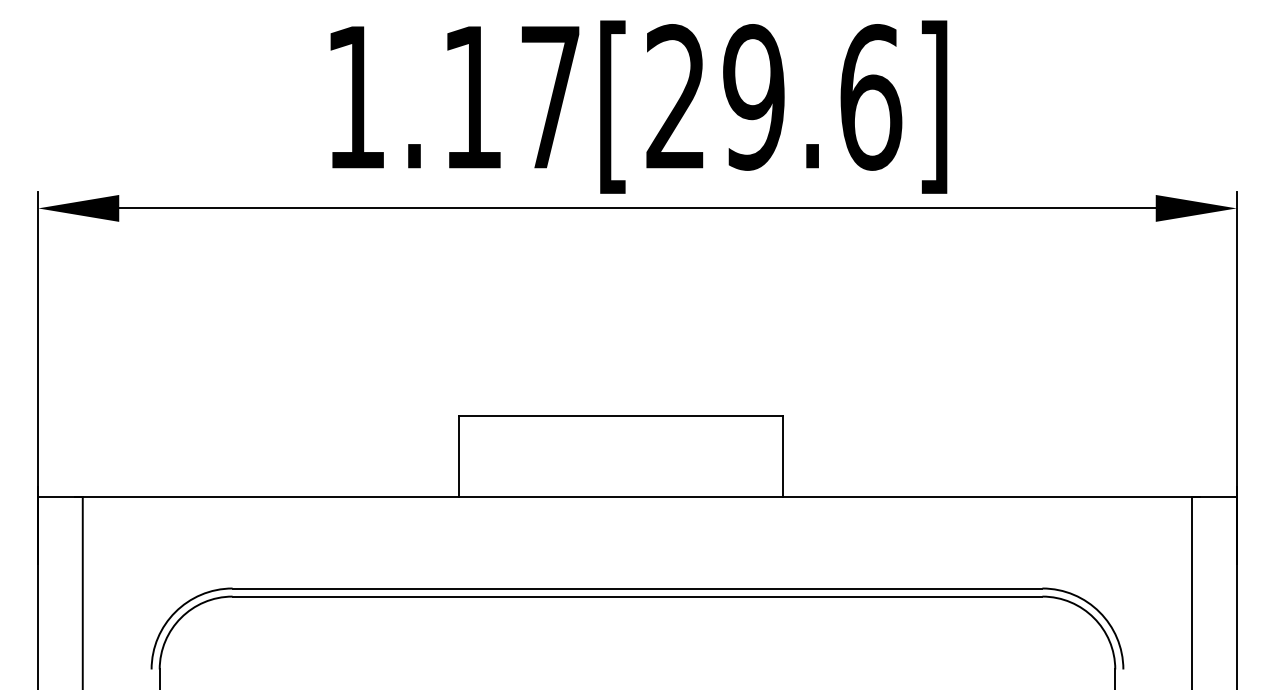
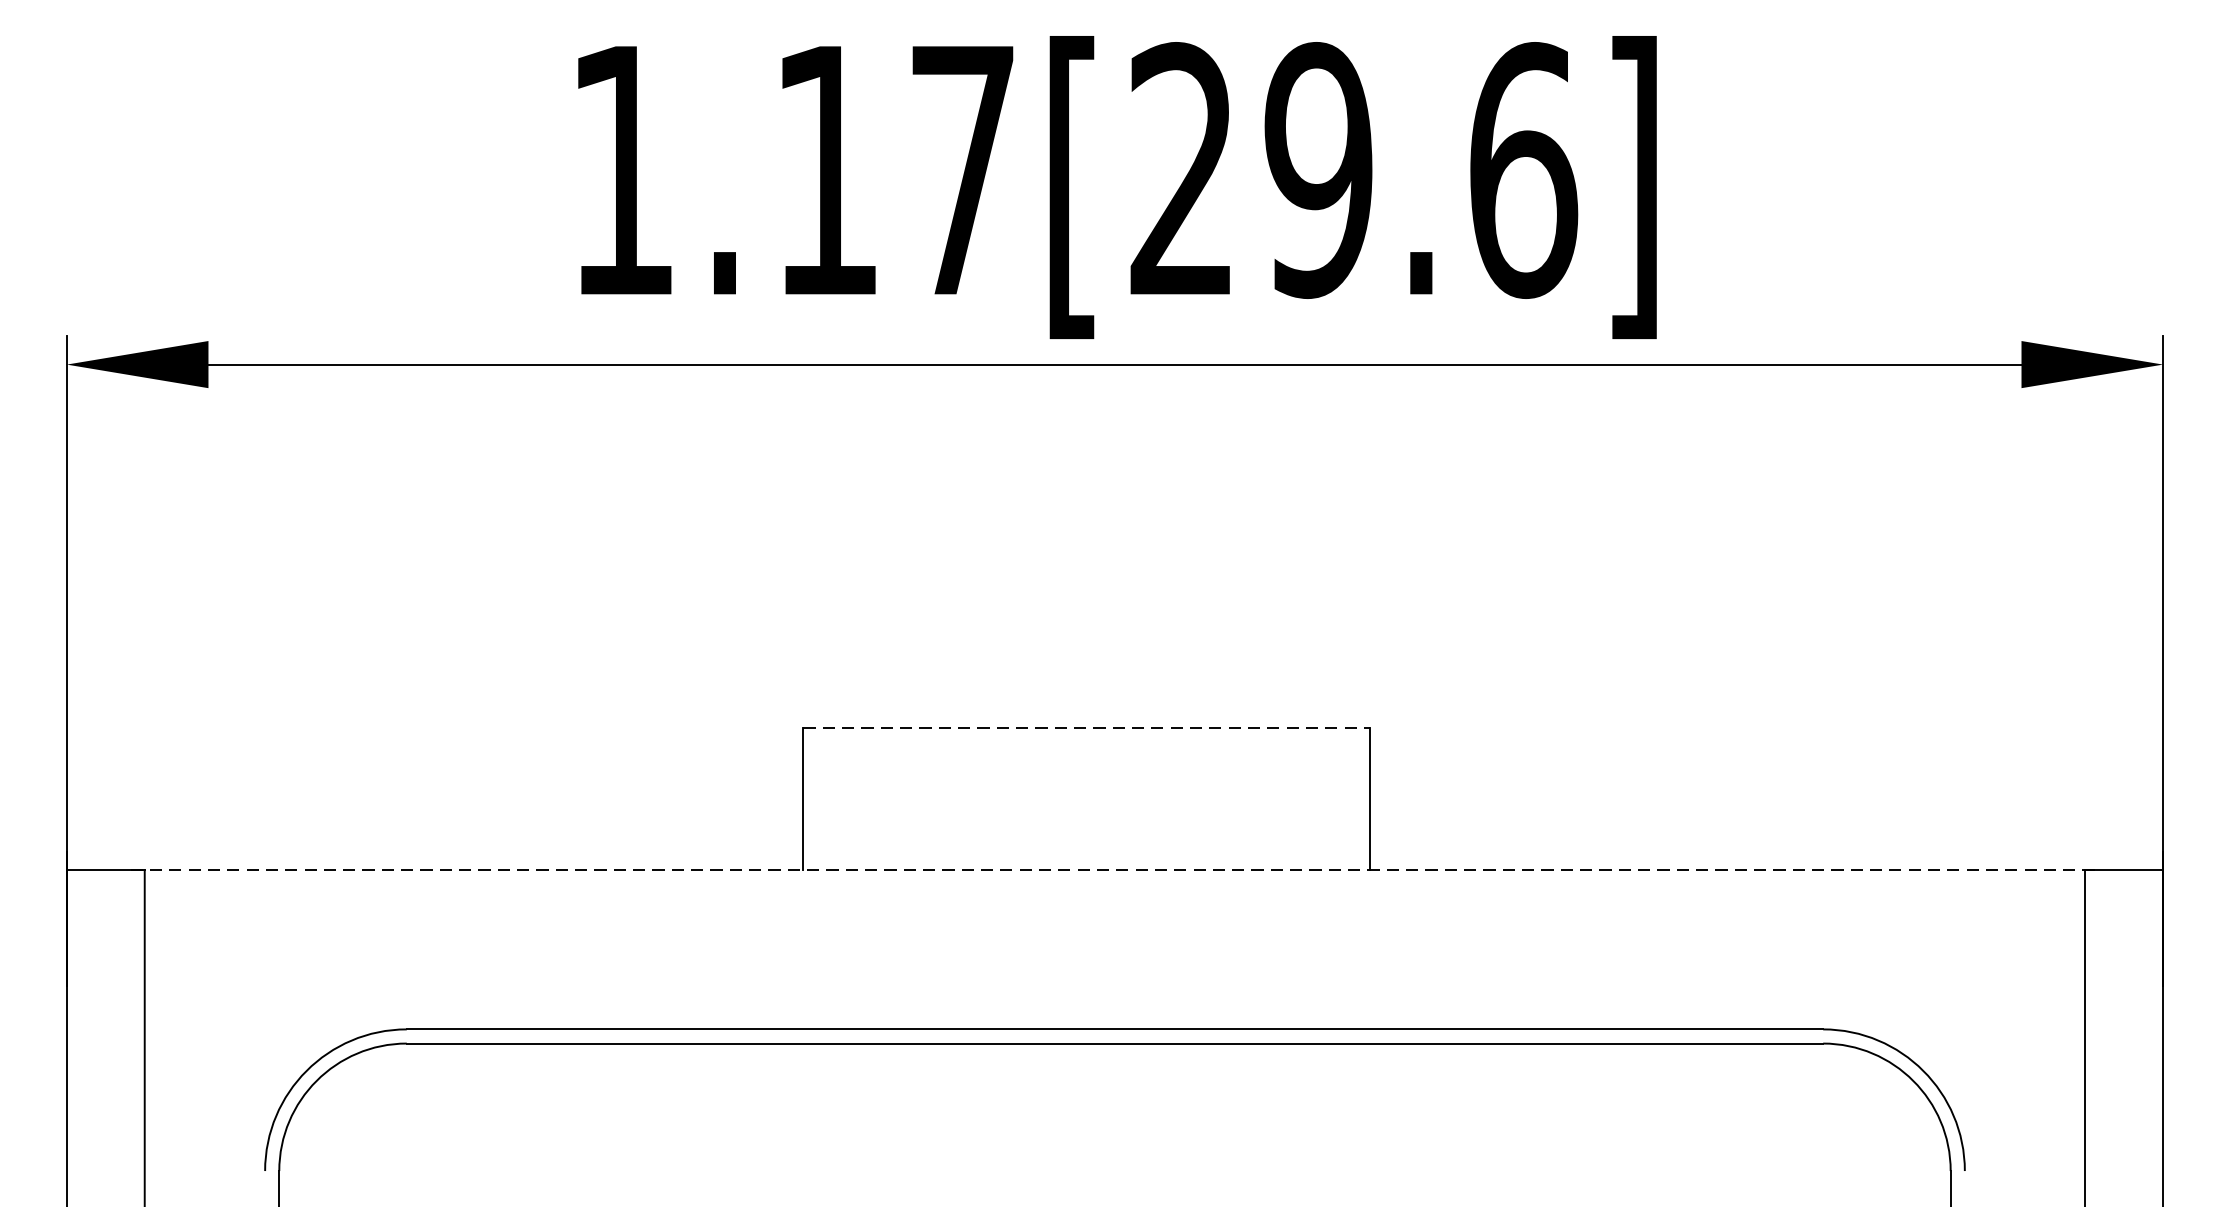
line: (621, 416) -> (1087, 728), solid -> dashed
line: (637, 497) -> (1115, 870), solid -> dashed

